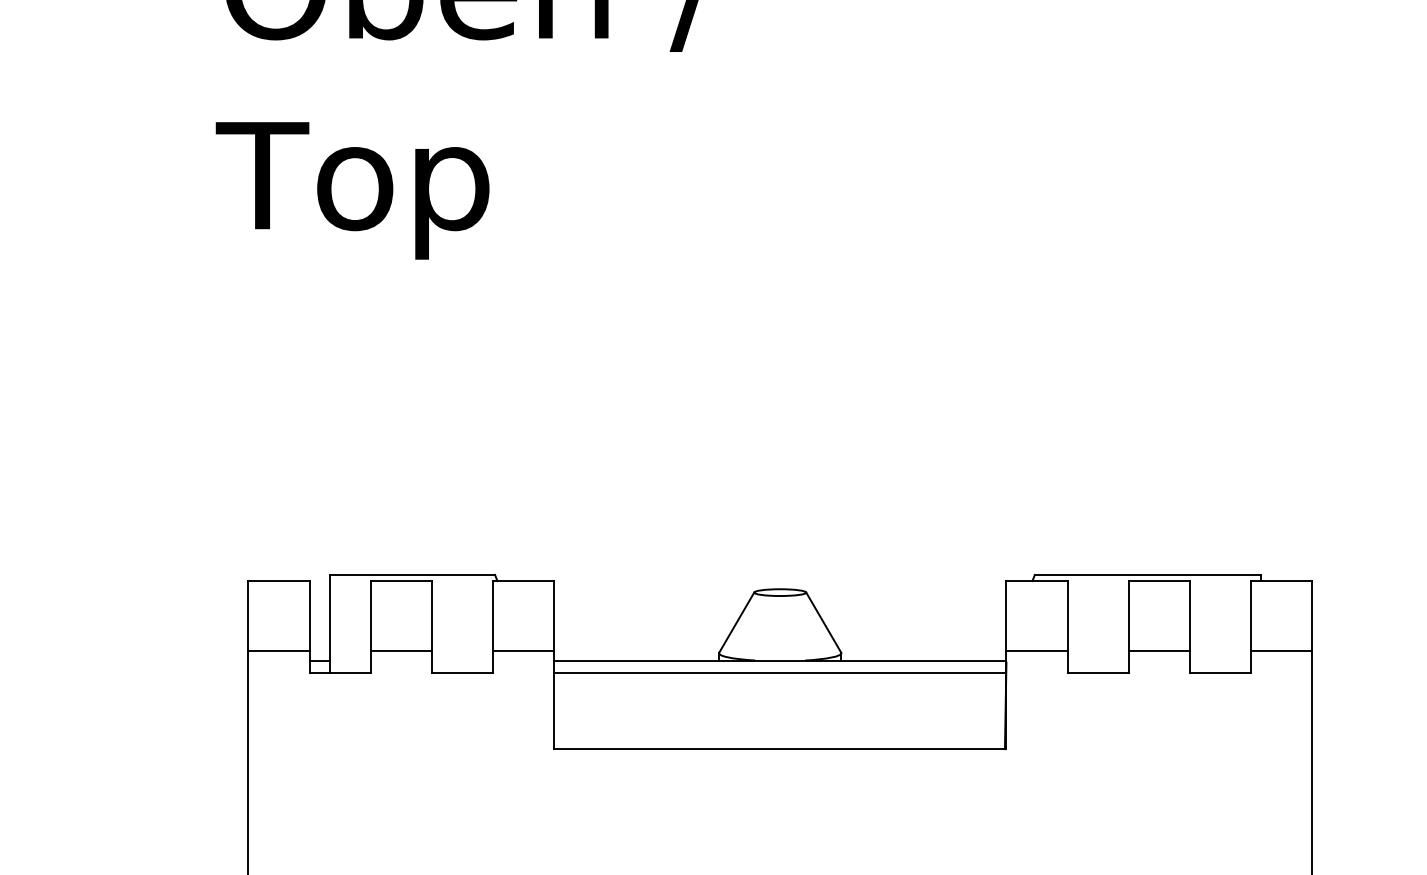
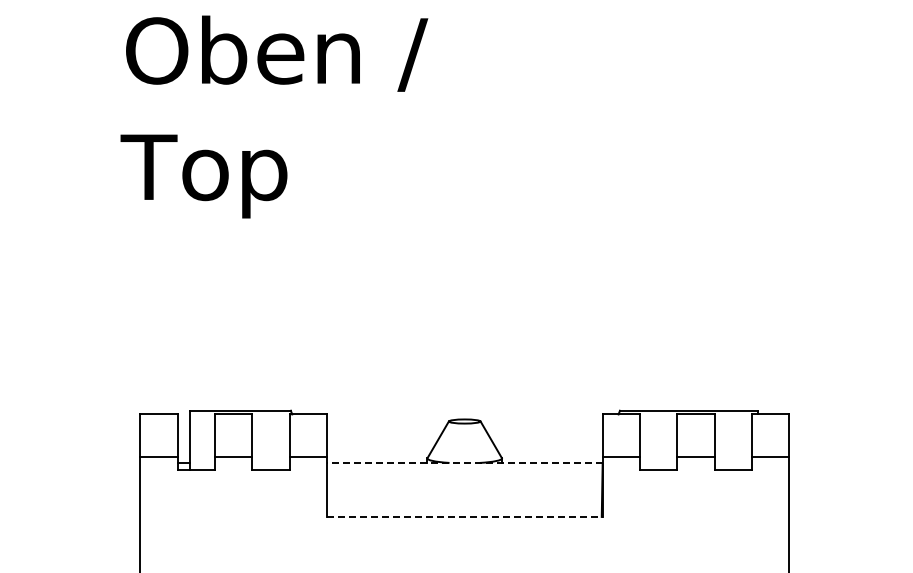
line: (779, 659) -> (464, 462), solid -> dashed
line: (779, 672) -> (464, 470), removed
line: (779, 748) -> (464, 516), solid -> dashed

